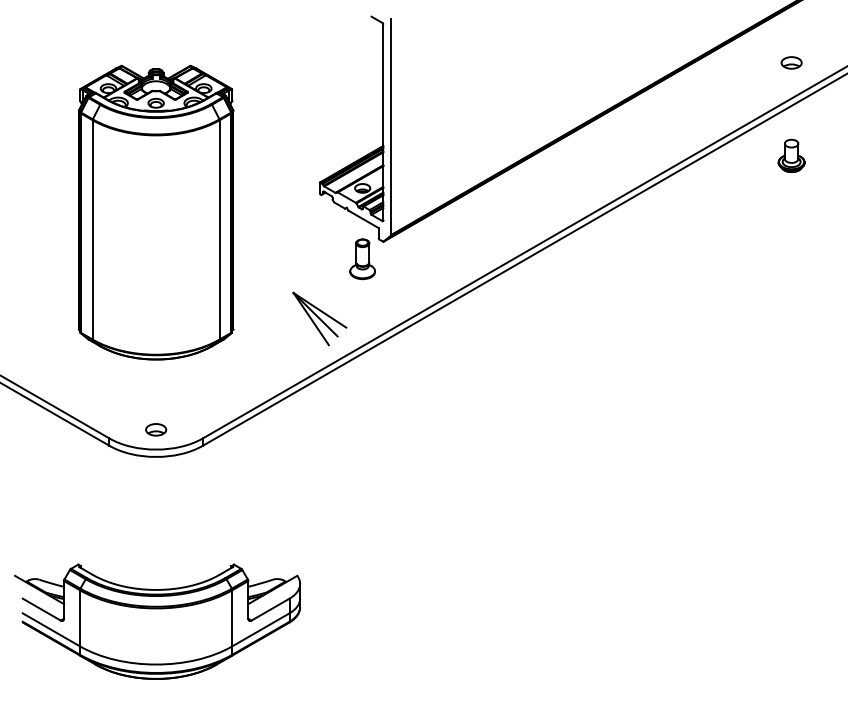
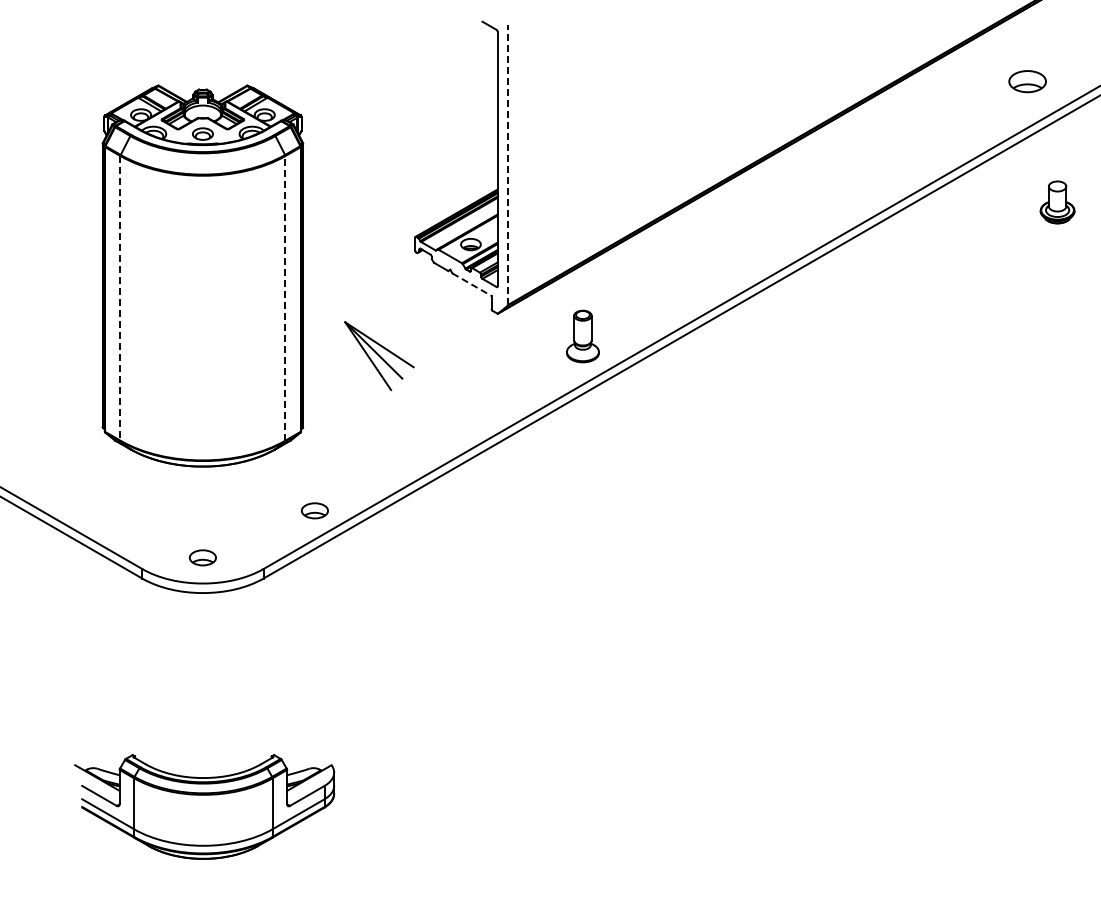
part: (791, 62) -> (1027, 81), size x1.4
line: (391, 127) -> (508, 165), solid -> dashed
part: (791, 155) -> (1057, 202), moved
line: (363, 219) -> (471, 284), solid -> dashed
line: (92, 229) -> (120, 298), solid -> dashed
line: (219, 229) -> (285, 297), solid -> dashed
part: (362, 259) -> (582, 336), moved
part: (319, 318) -> (379, 355), moved
part: (242, 393) -> (314, 510), added
part: (157, 621) -> (204, 806), size x0.7

